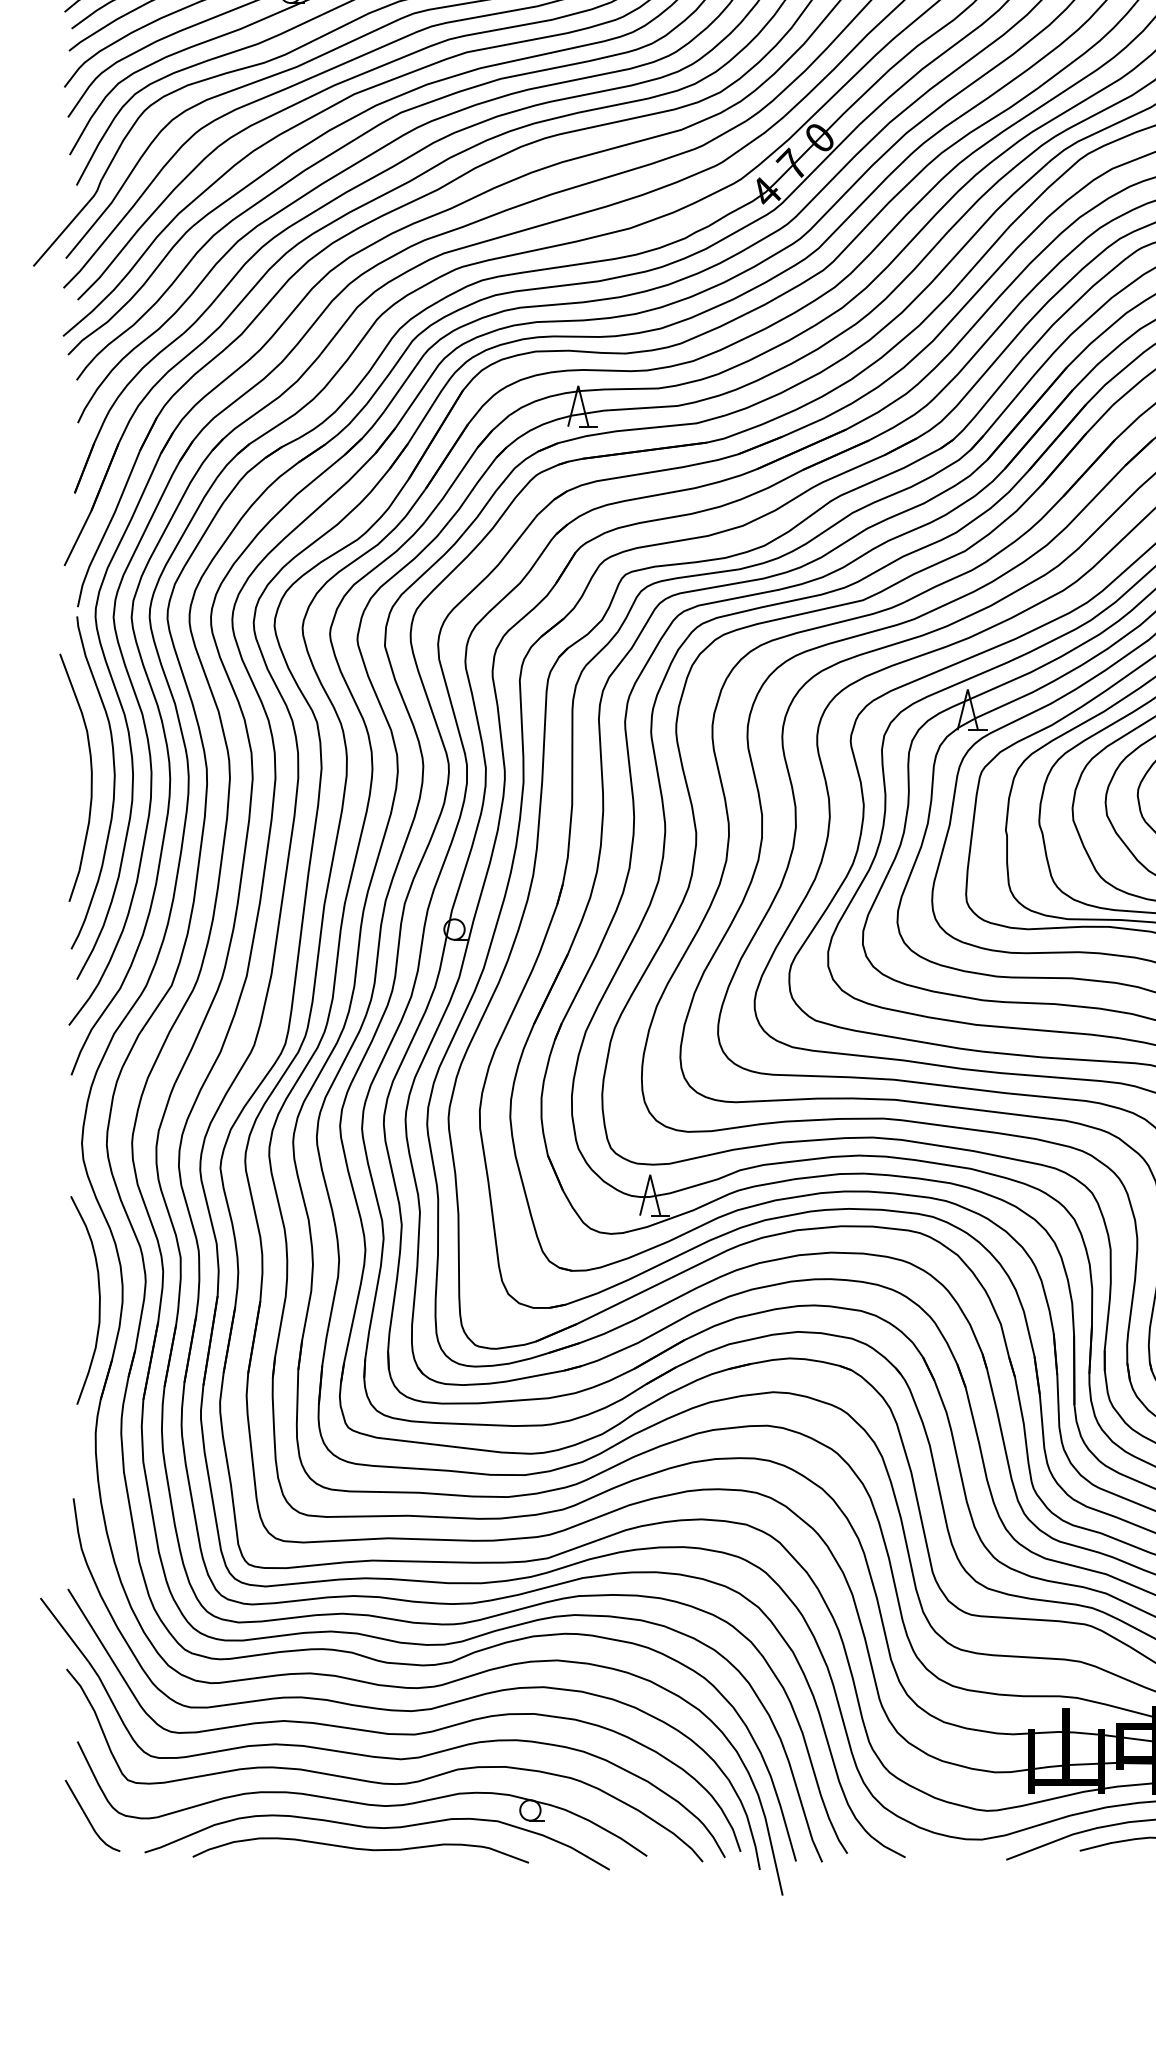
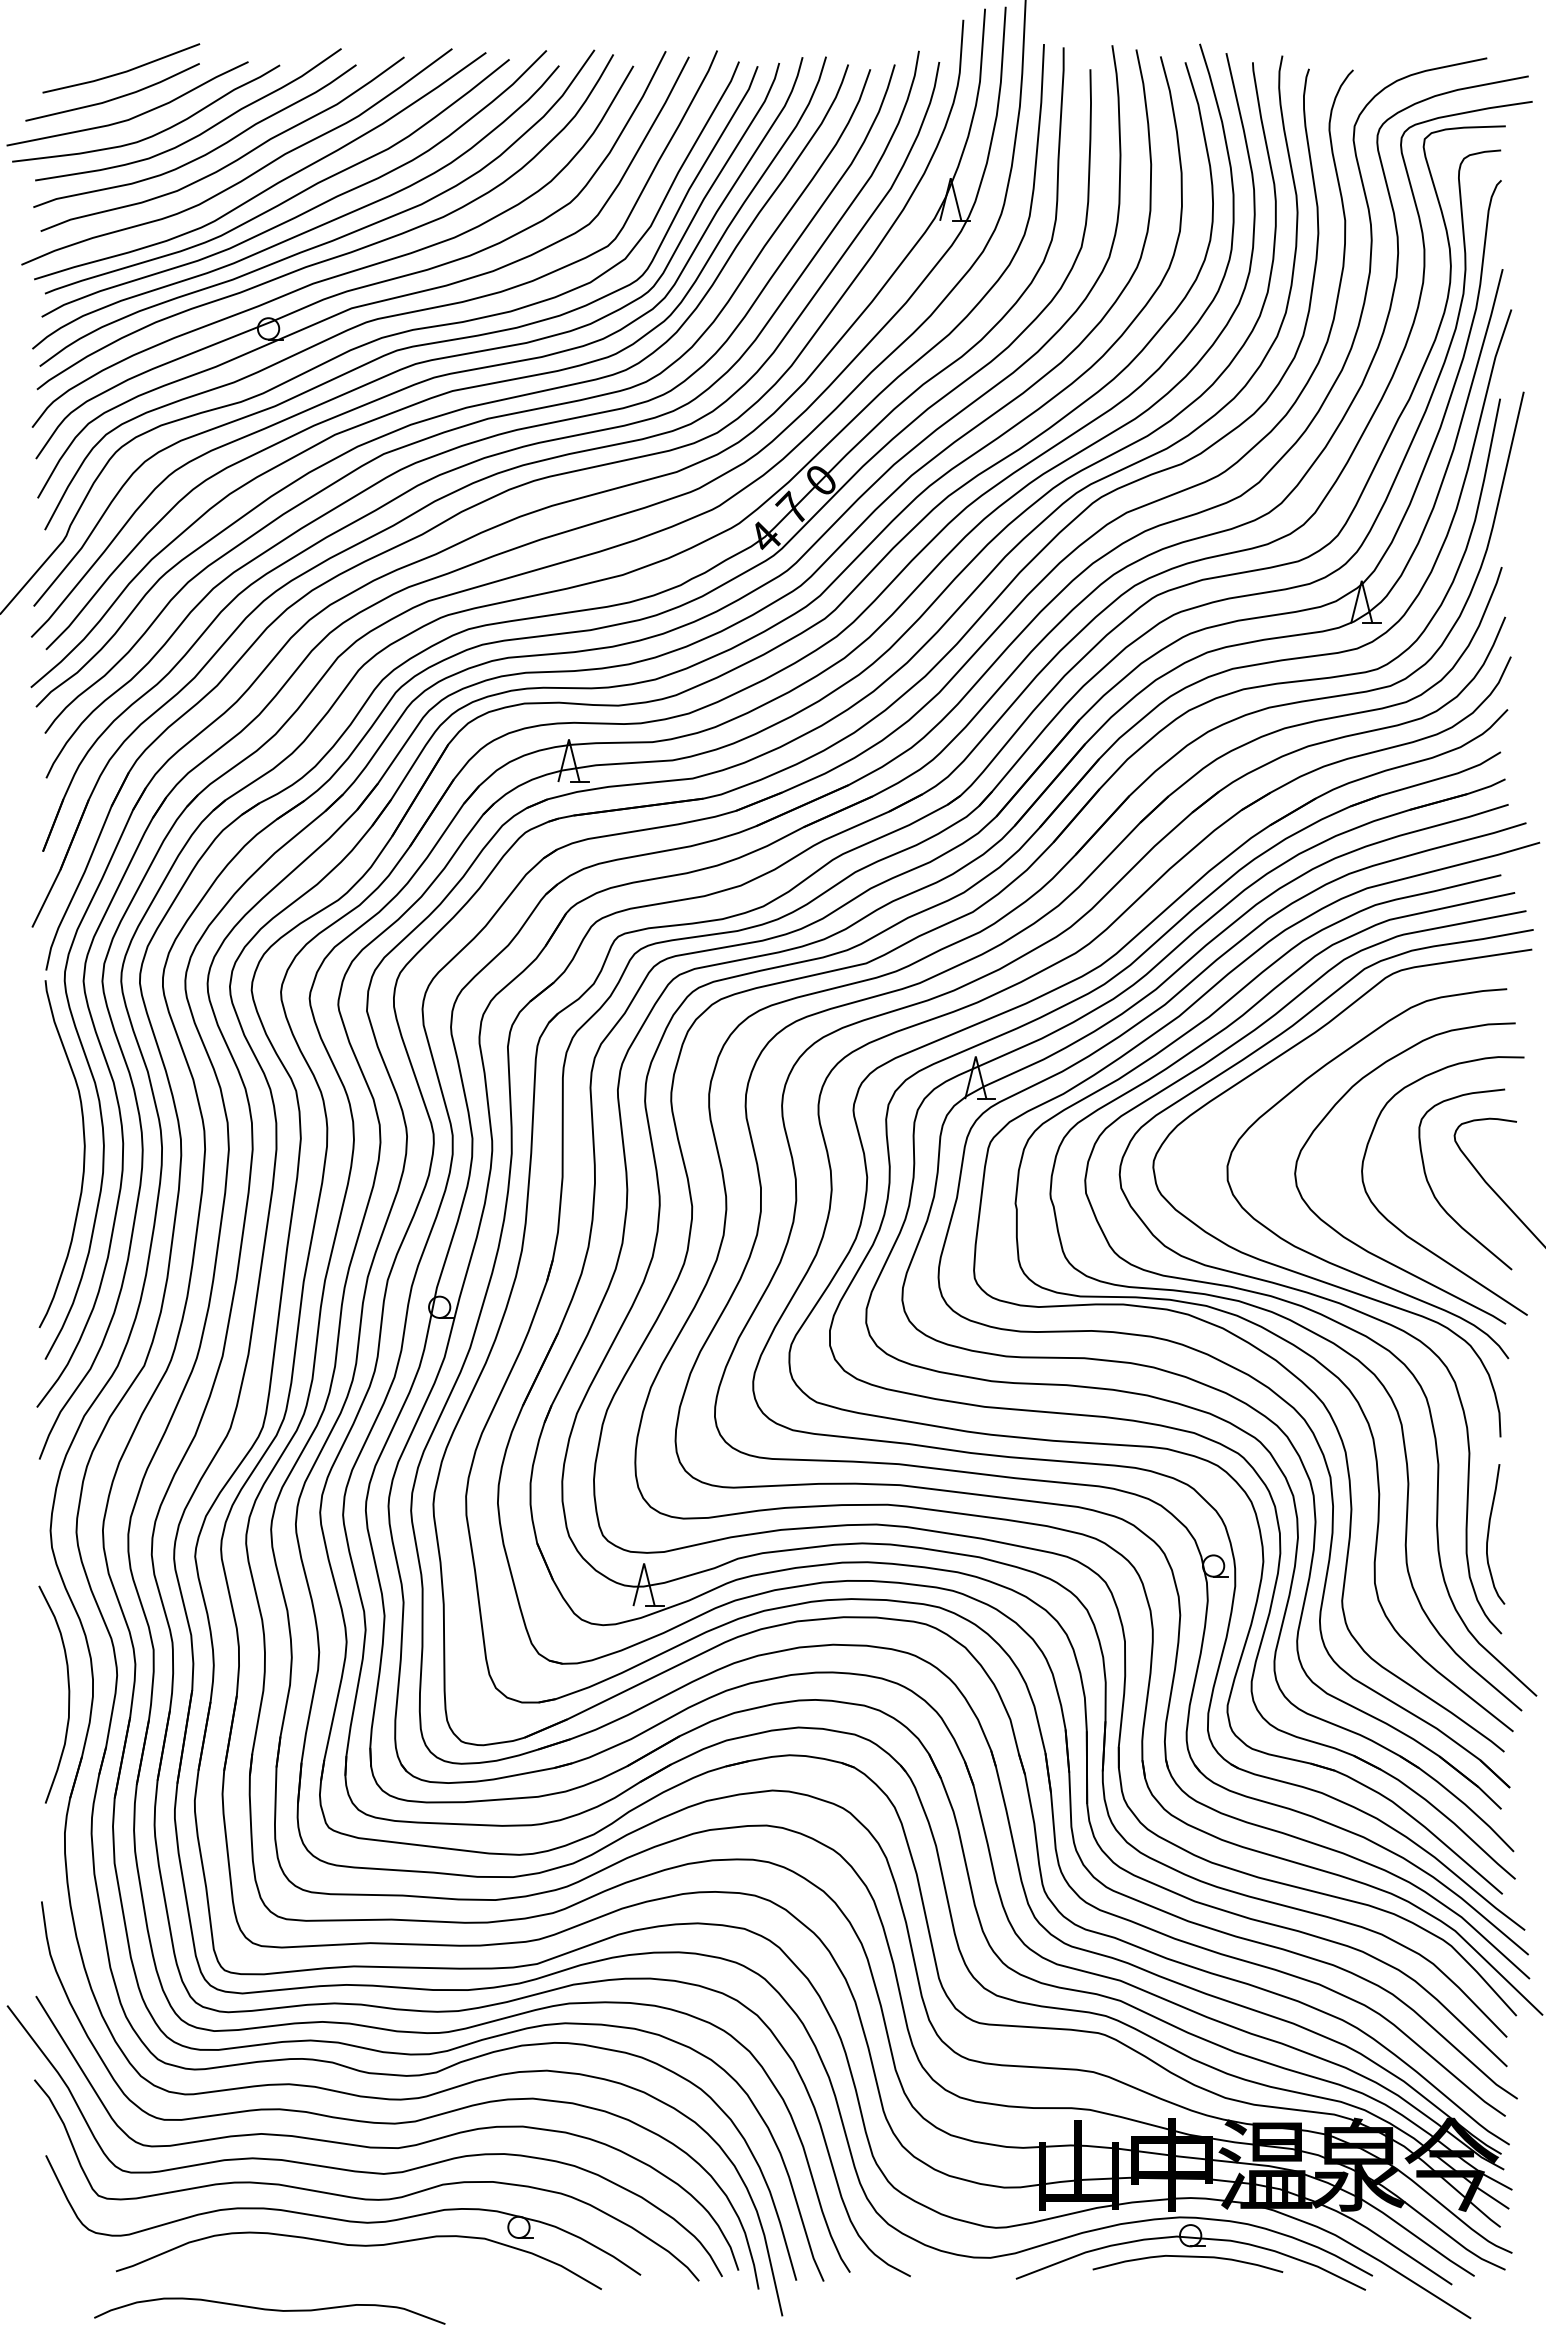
curve: (90, 779) -> (59, 1150), removed
curve: (88, 1818) -> (57, 2235), removed
curve: (360, 1849) -> (269, 2310), moved

